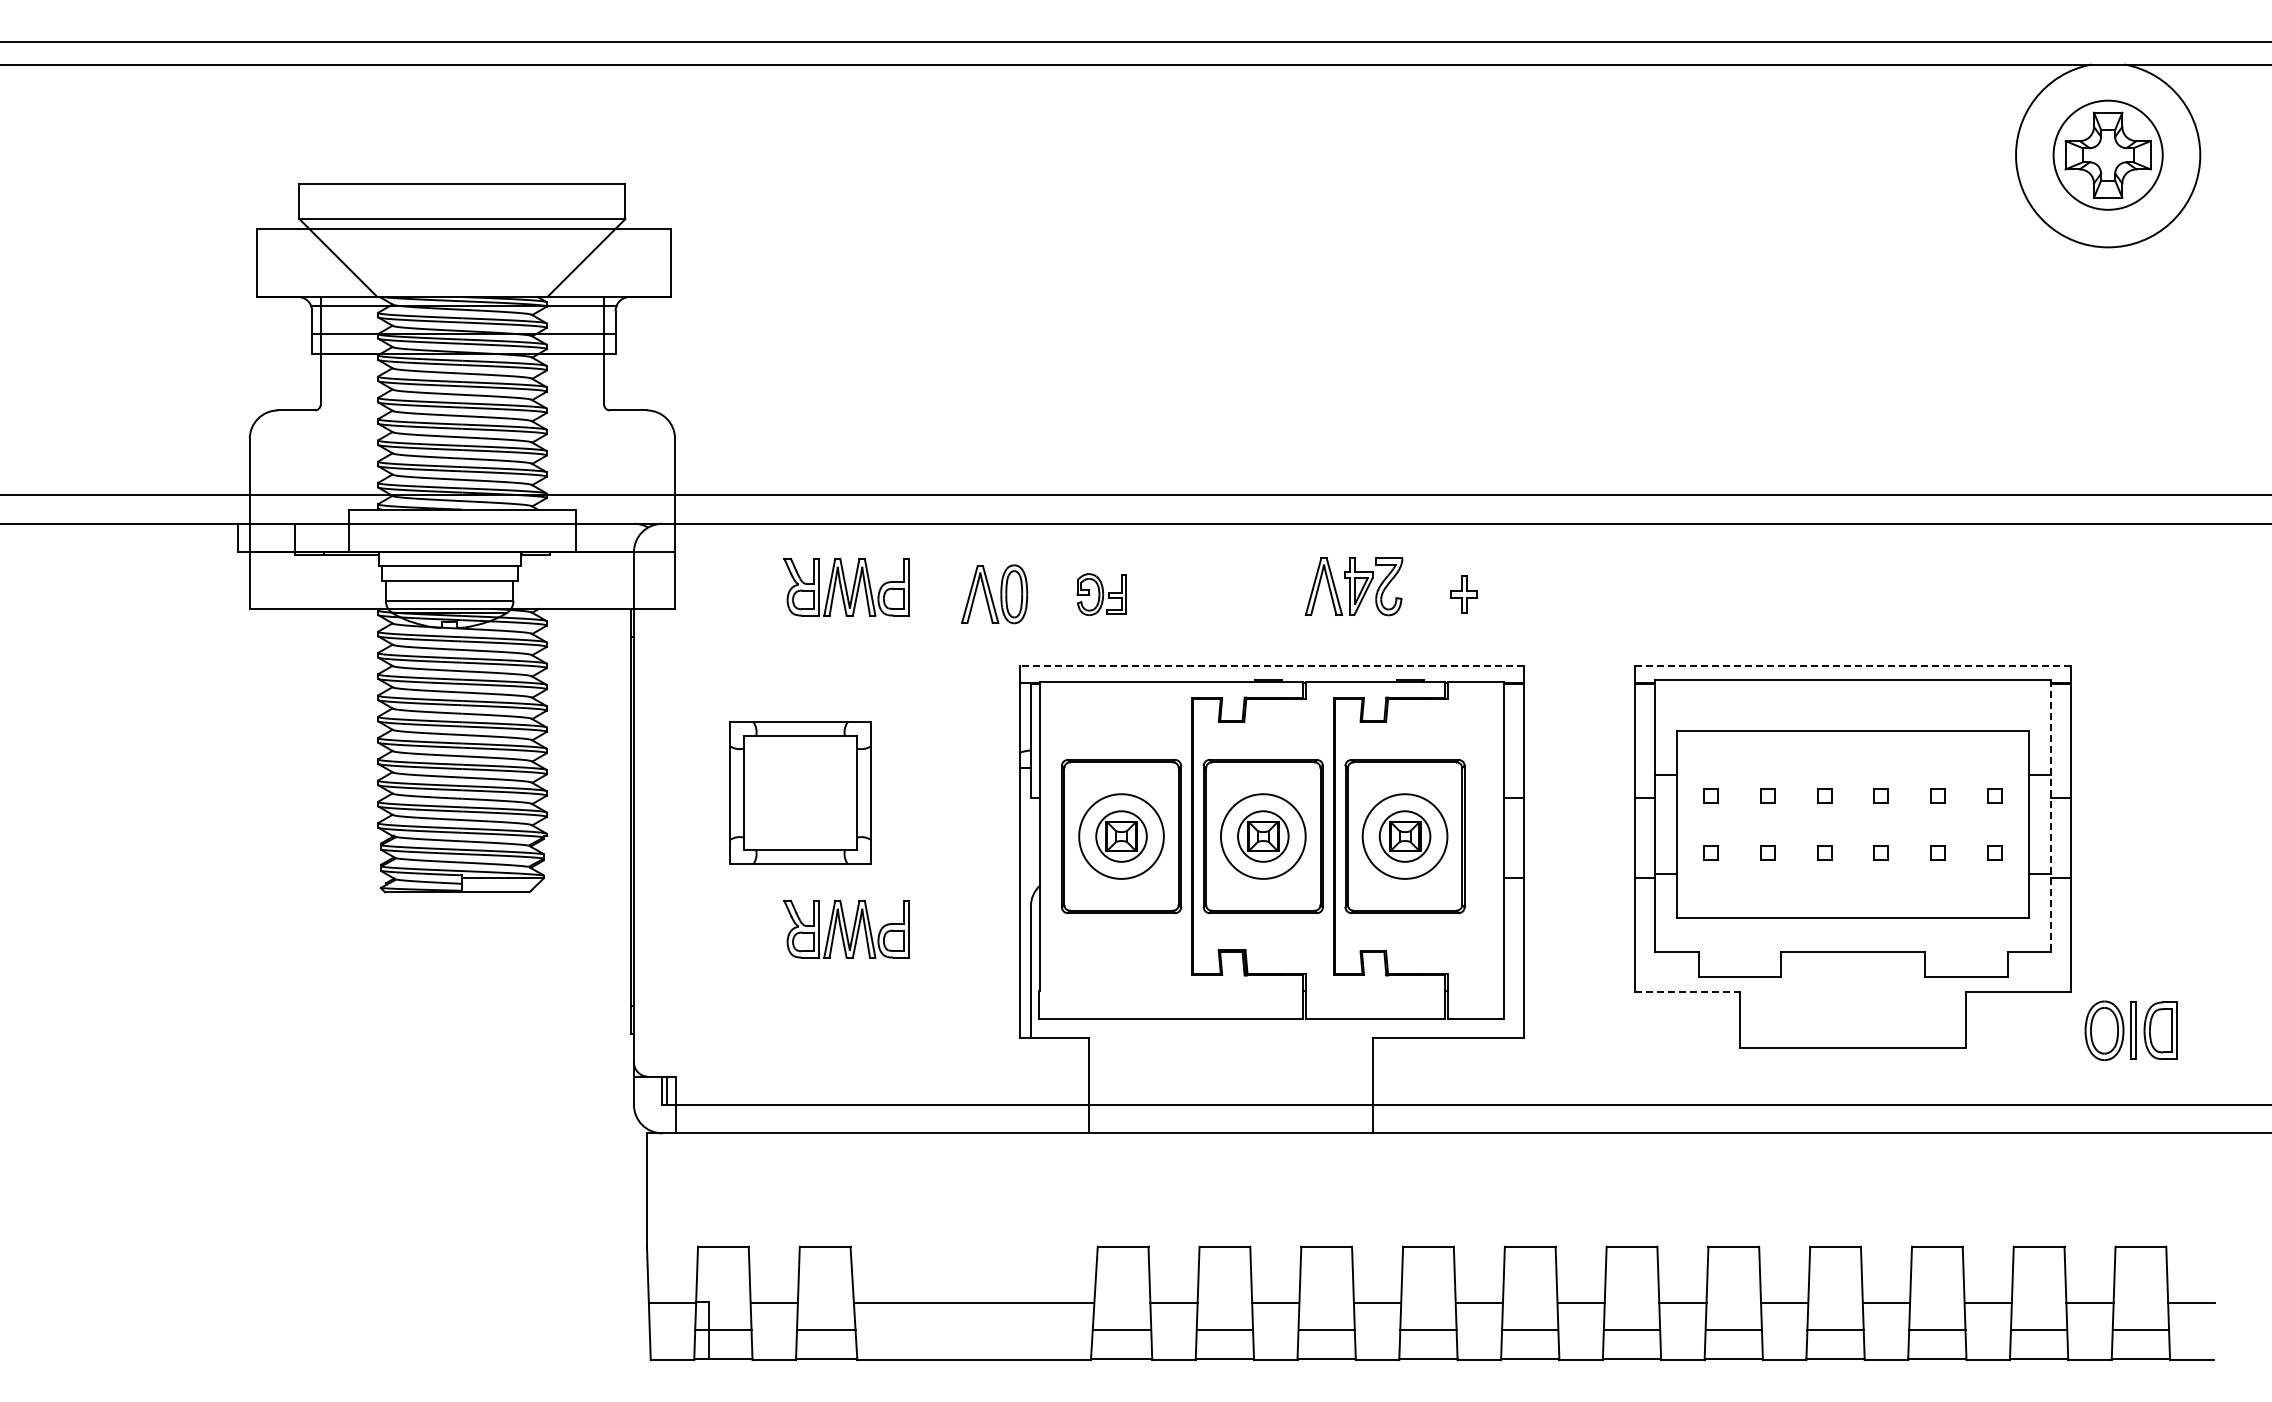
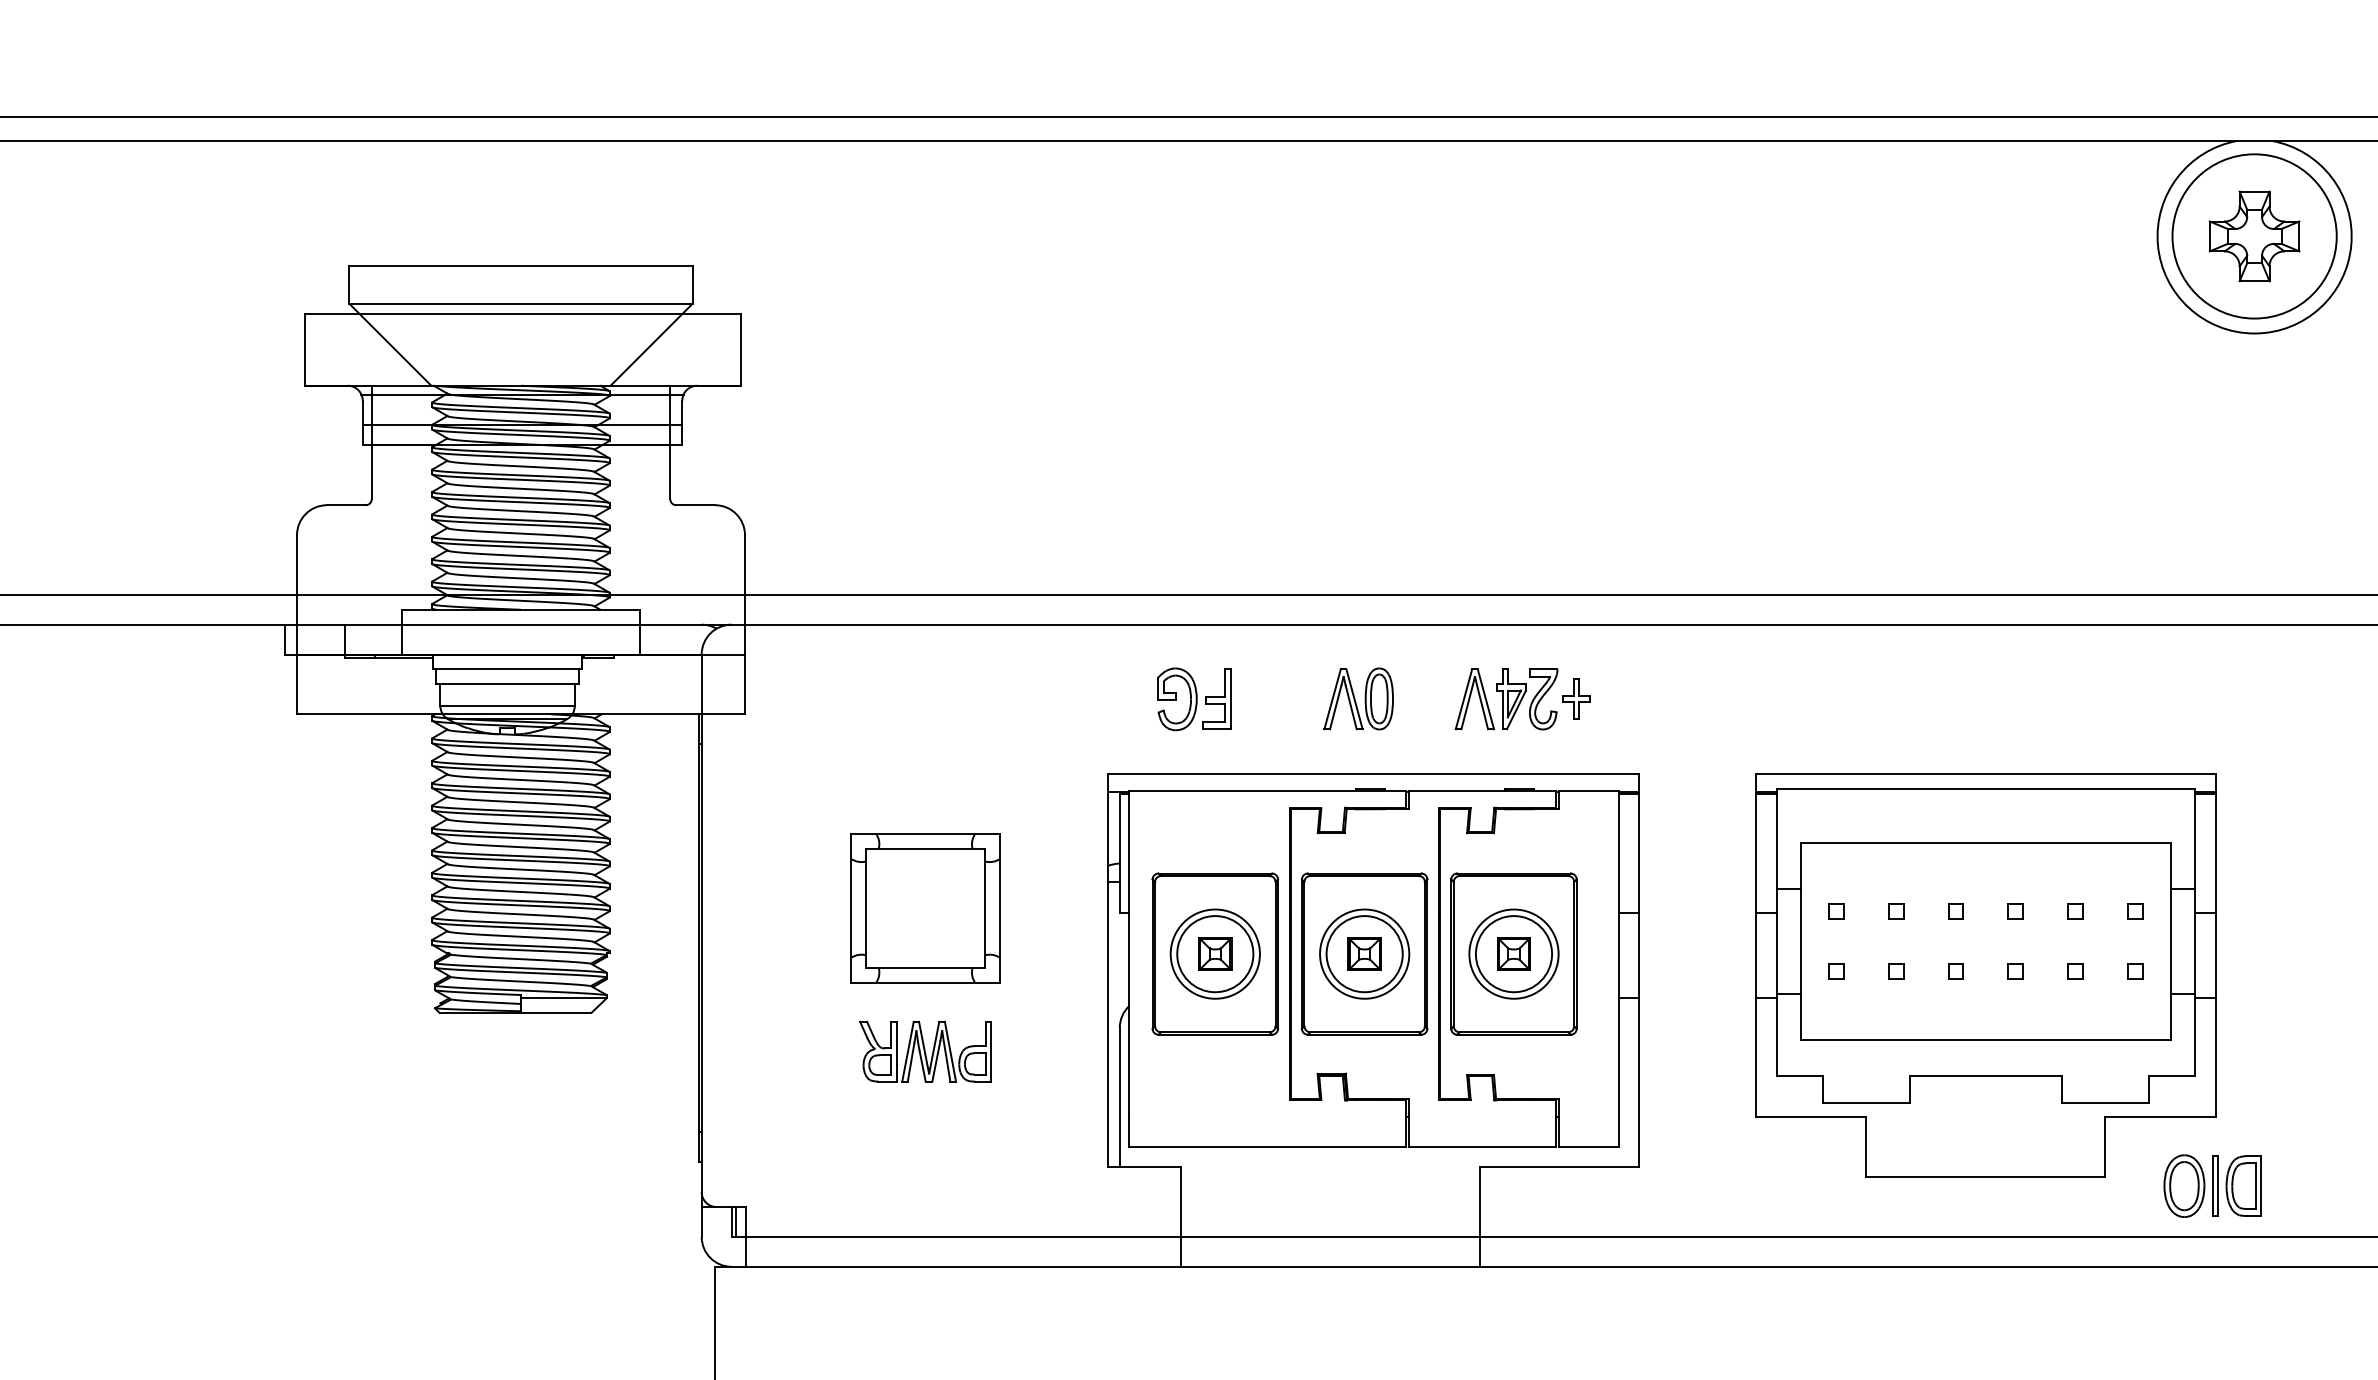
circle: (2108, 155) -> (2254, 236), size x1.43
part: (846, 586) -> (925, 690), removed
part: (1353, 586) -> (1506, 699), moved
part: (994, 594) -> (1358, 699), moved
part: (1101, 594) -> (1194, 699), size x1.43
line: (1271, 665) -> (1373, 773), dashed -> solid
line: (1852, 665) -> (1985, 773), dashed -> solid
part: (800, 792) -> (925, 907), moved
line: (2051, 816) -> (2194, 933), dashed -> solid
circle: (1121, 836) -> (1215, 954), size x1.43
circle: (1263, 836) -> (1364, 954), size x1.43
circle: (1404, 836) -> (1513, 954), size x1.43
line: (1687, 991) -> (1811, 1117), dashed -> solid
part: (2130, 1030) -> (2211, 1185), moved

